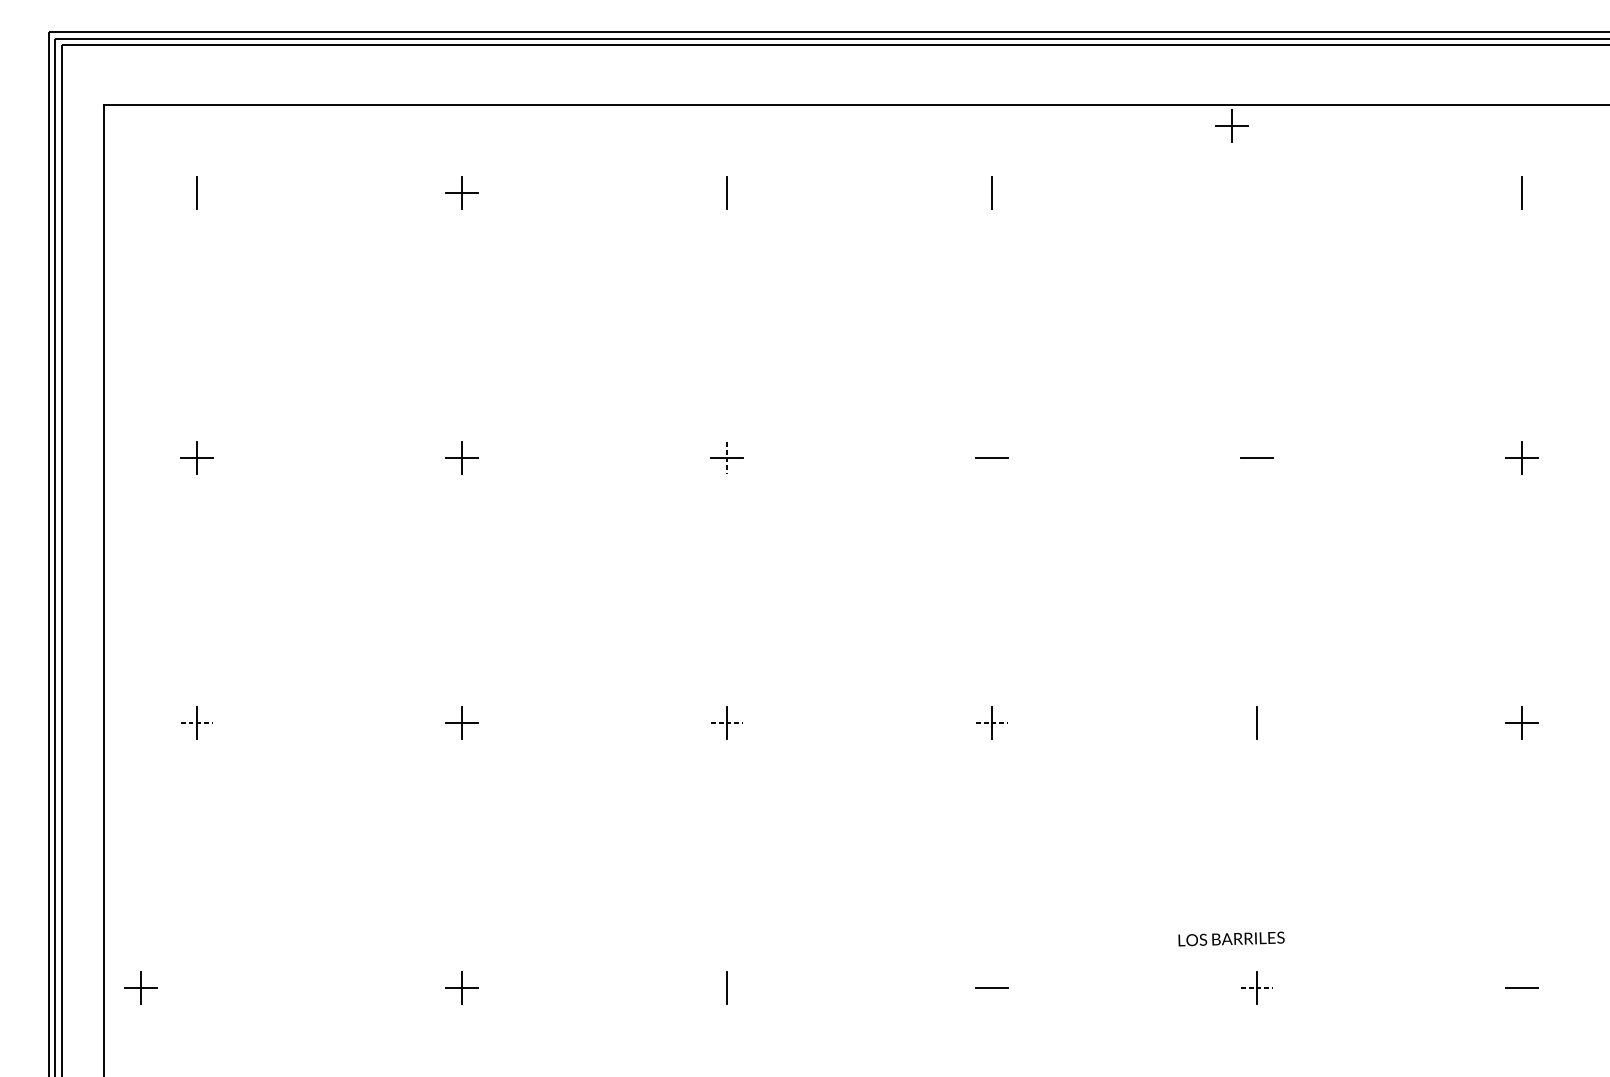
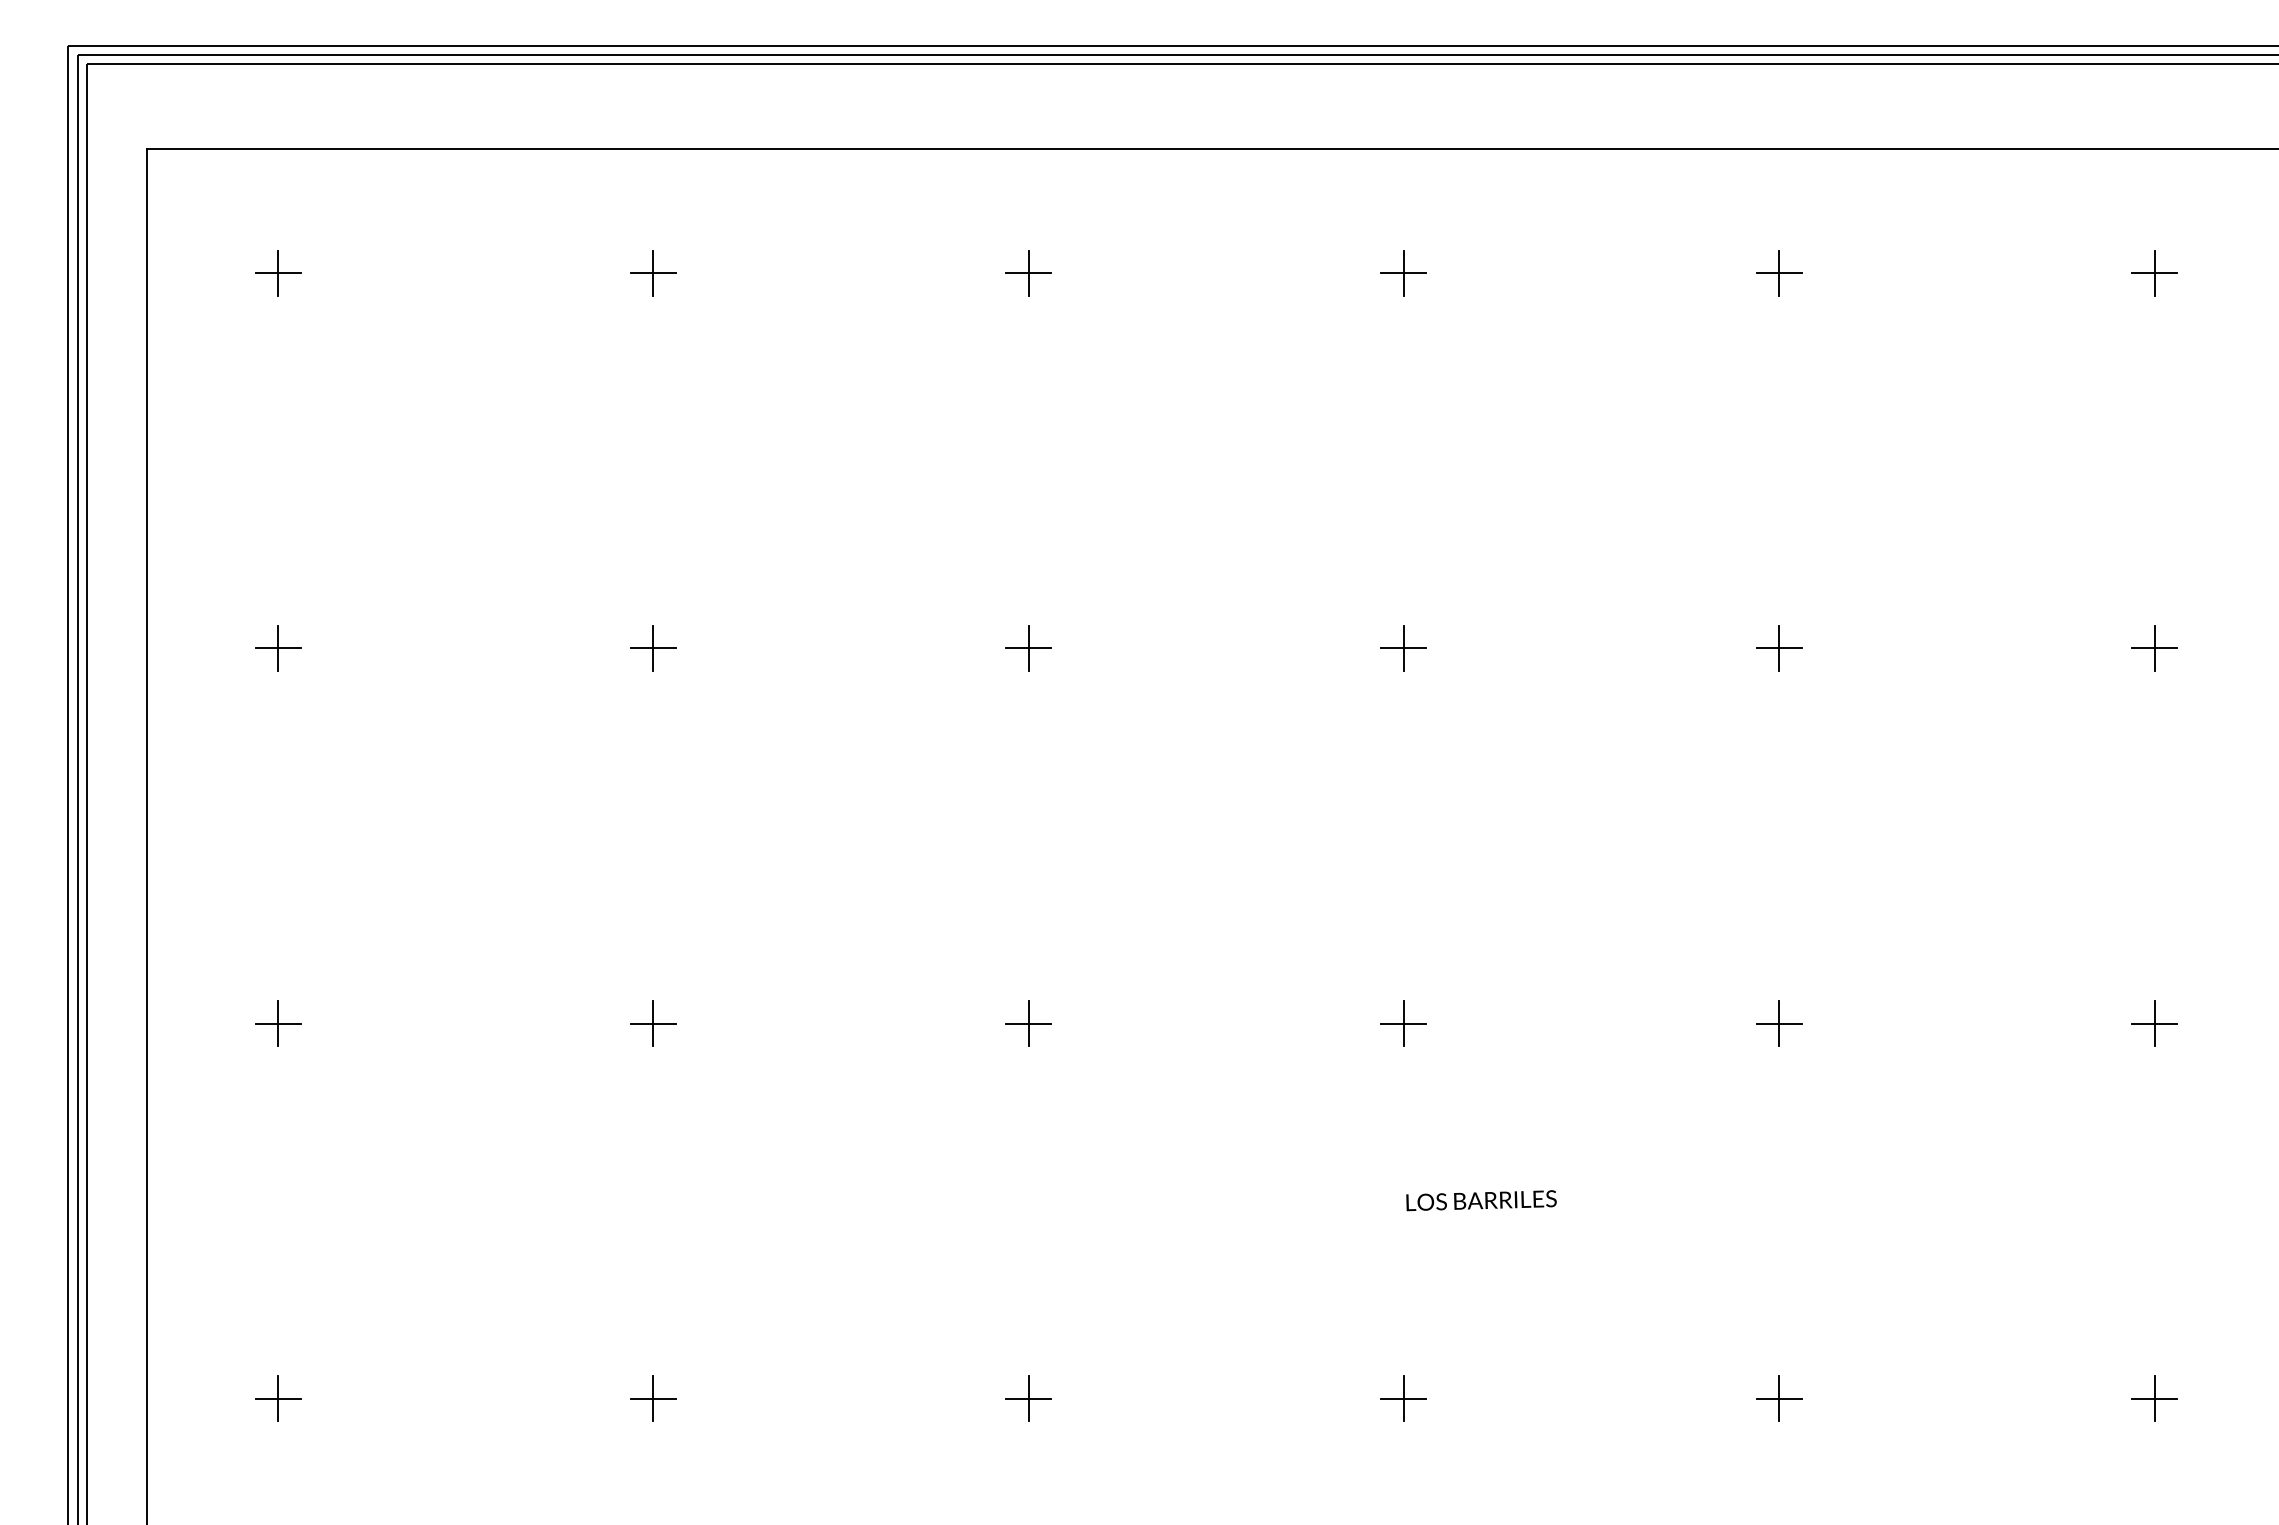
part: (1232, 126) -> (1779, 273), moved
line: (196, 193) -> (277, 273), added
line: (726, 193) -> (1028, 273), added
line: (991, 193) -> (1403, 273), added
line: (1521, 193) -> (2154, 273), added
line: (726, 457) -> (1028, 648), dashed -> solid
line: (991, 457) -> (1403, 647), added
line: (1256, 457) -> (1779, 647), added
line: (196, 722) -> (278, 1023), dashed -> solid
line: (726, 722) -> (1028, 1023), dashed -> solid
line: (991, 722) -> (1403, 1023), dashed -> solid
line: (1256, 722) -> (1778, 1023), added
text: (1231, 938) -> (1481, 1200), moved
part: (141, 987) -> (278, 1398), moved
line: (726, 987) -> (1028, 1398), added
line: (991, 987) -> (1403, 1398), added
line: (1256, 987) -> (1779, 1398), dashed -> solid
line: (1521, 987) -> (2154, 1398), added

